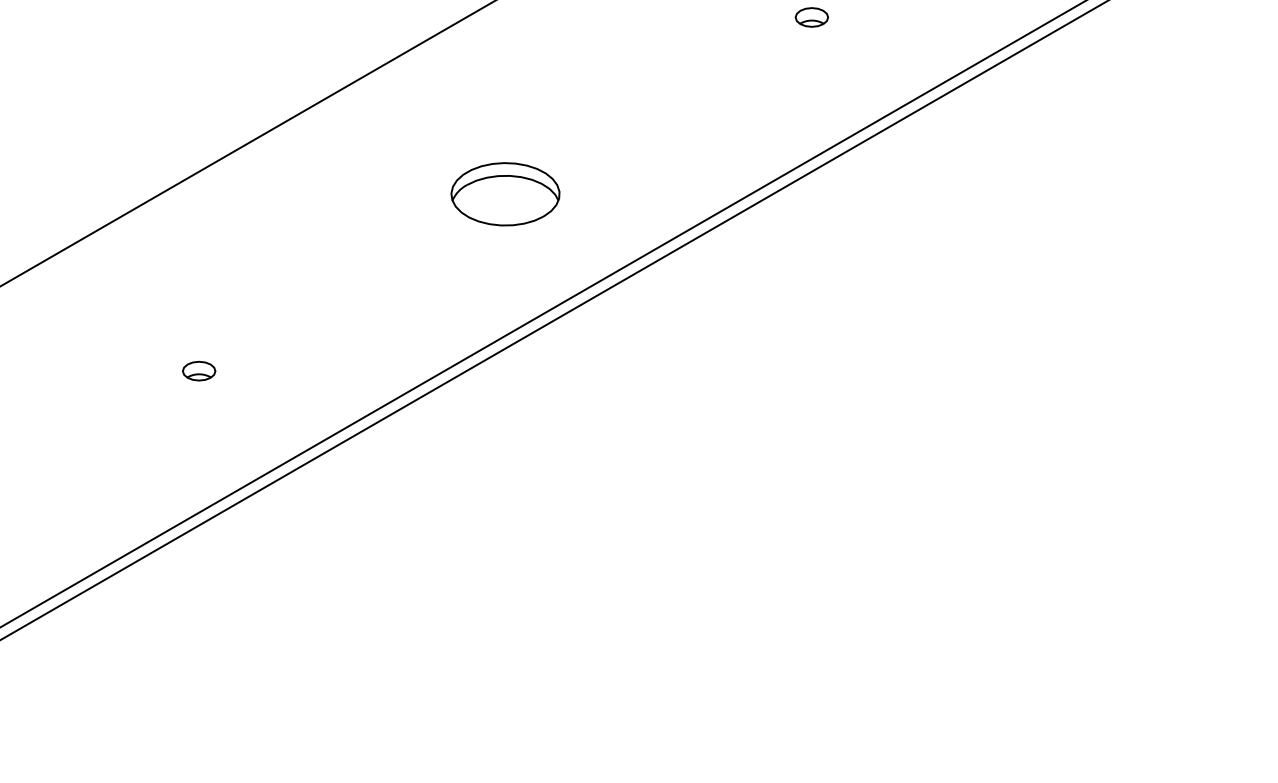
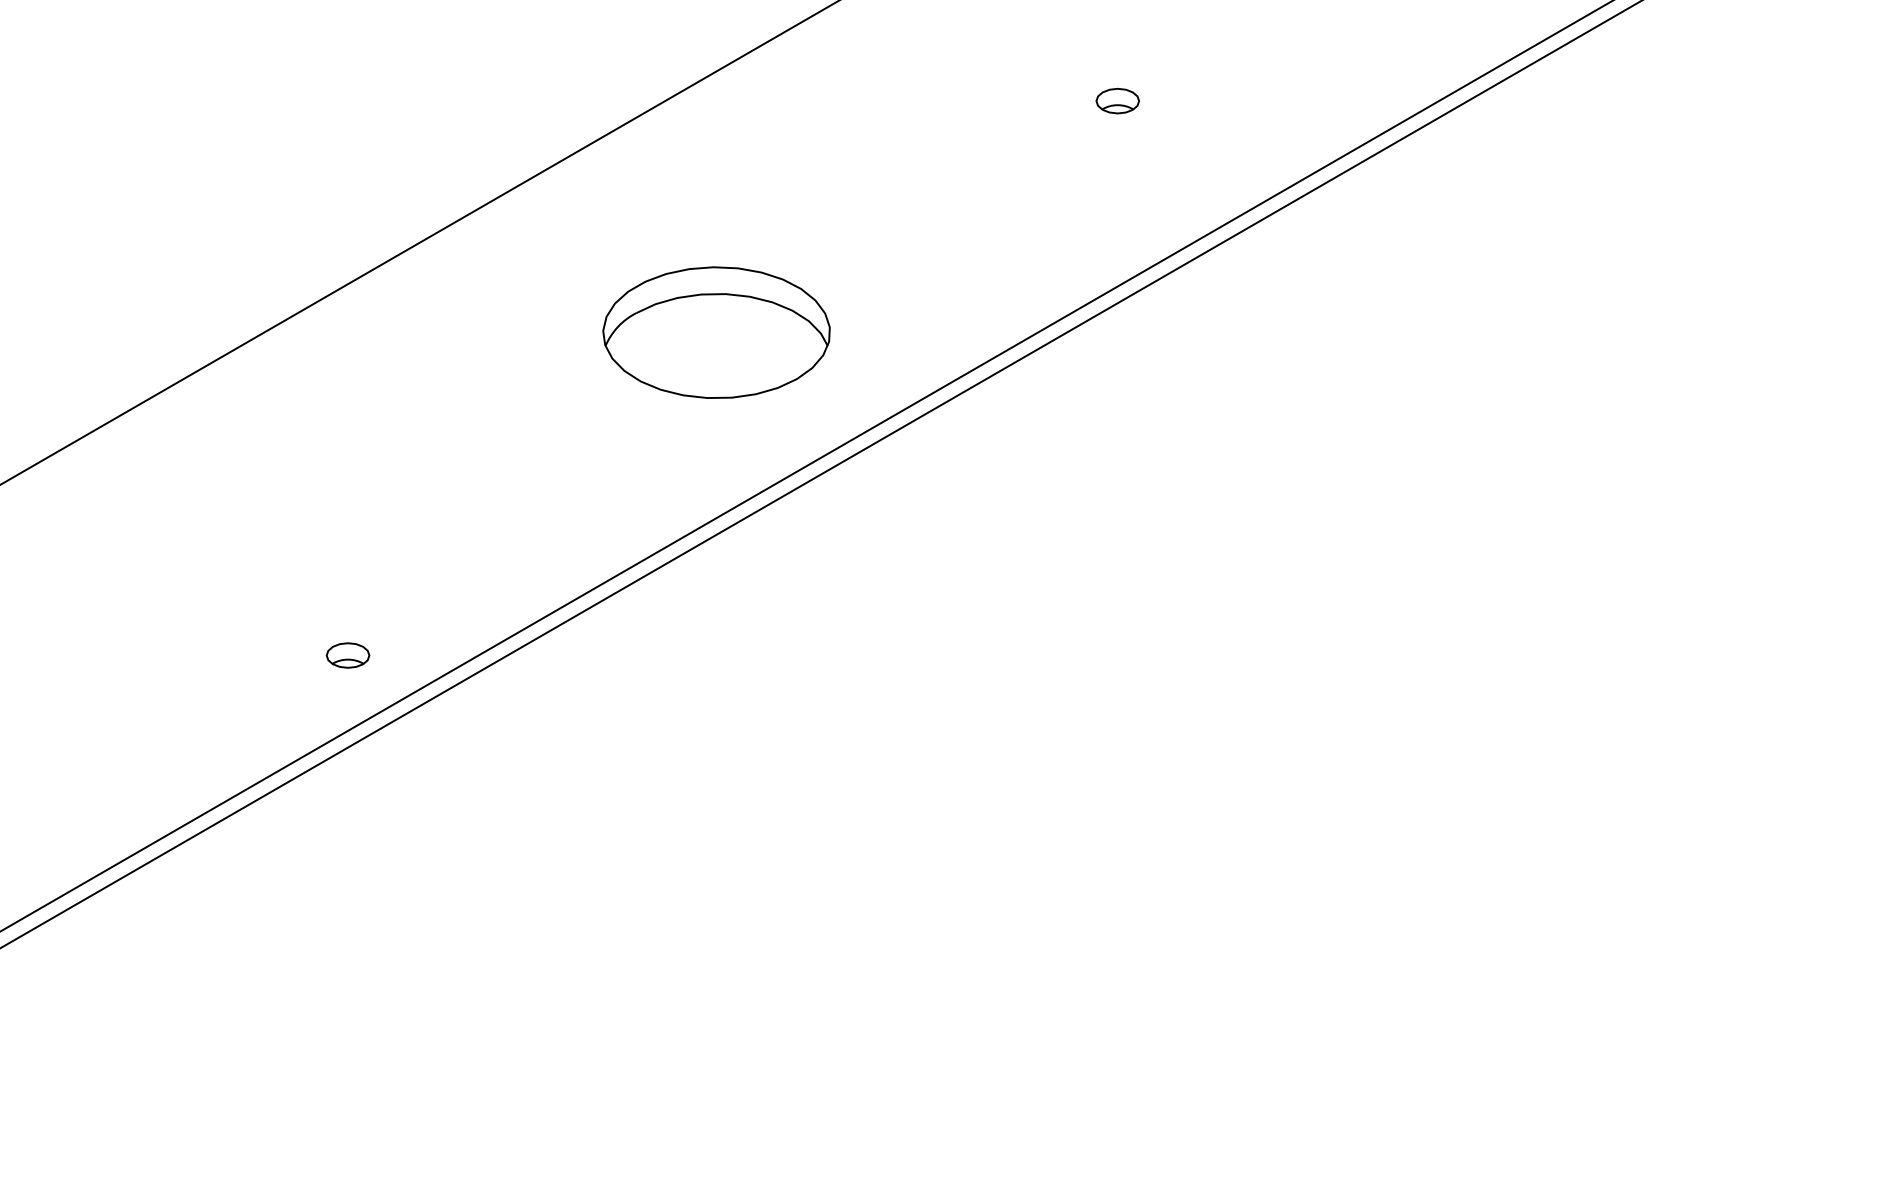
part: (504, 194) -> (715, 332), size x1.6
part: (198, 371) -> (347, 655), moved

